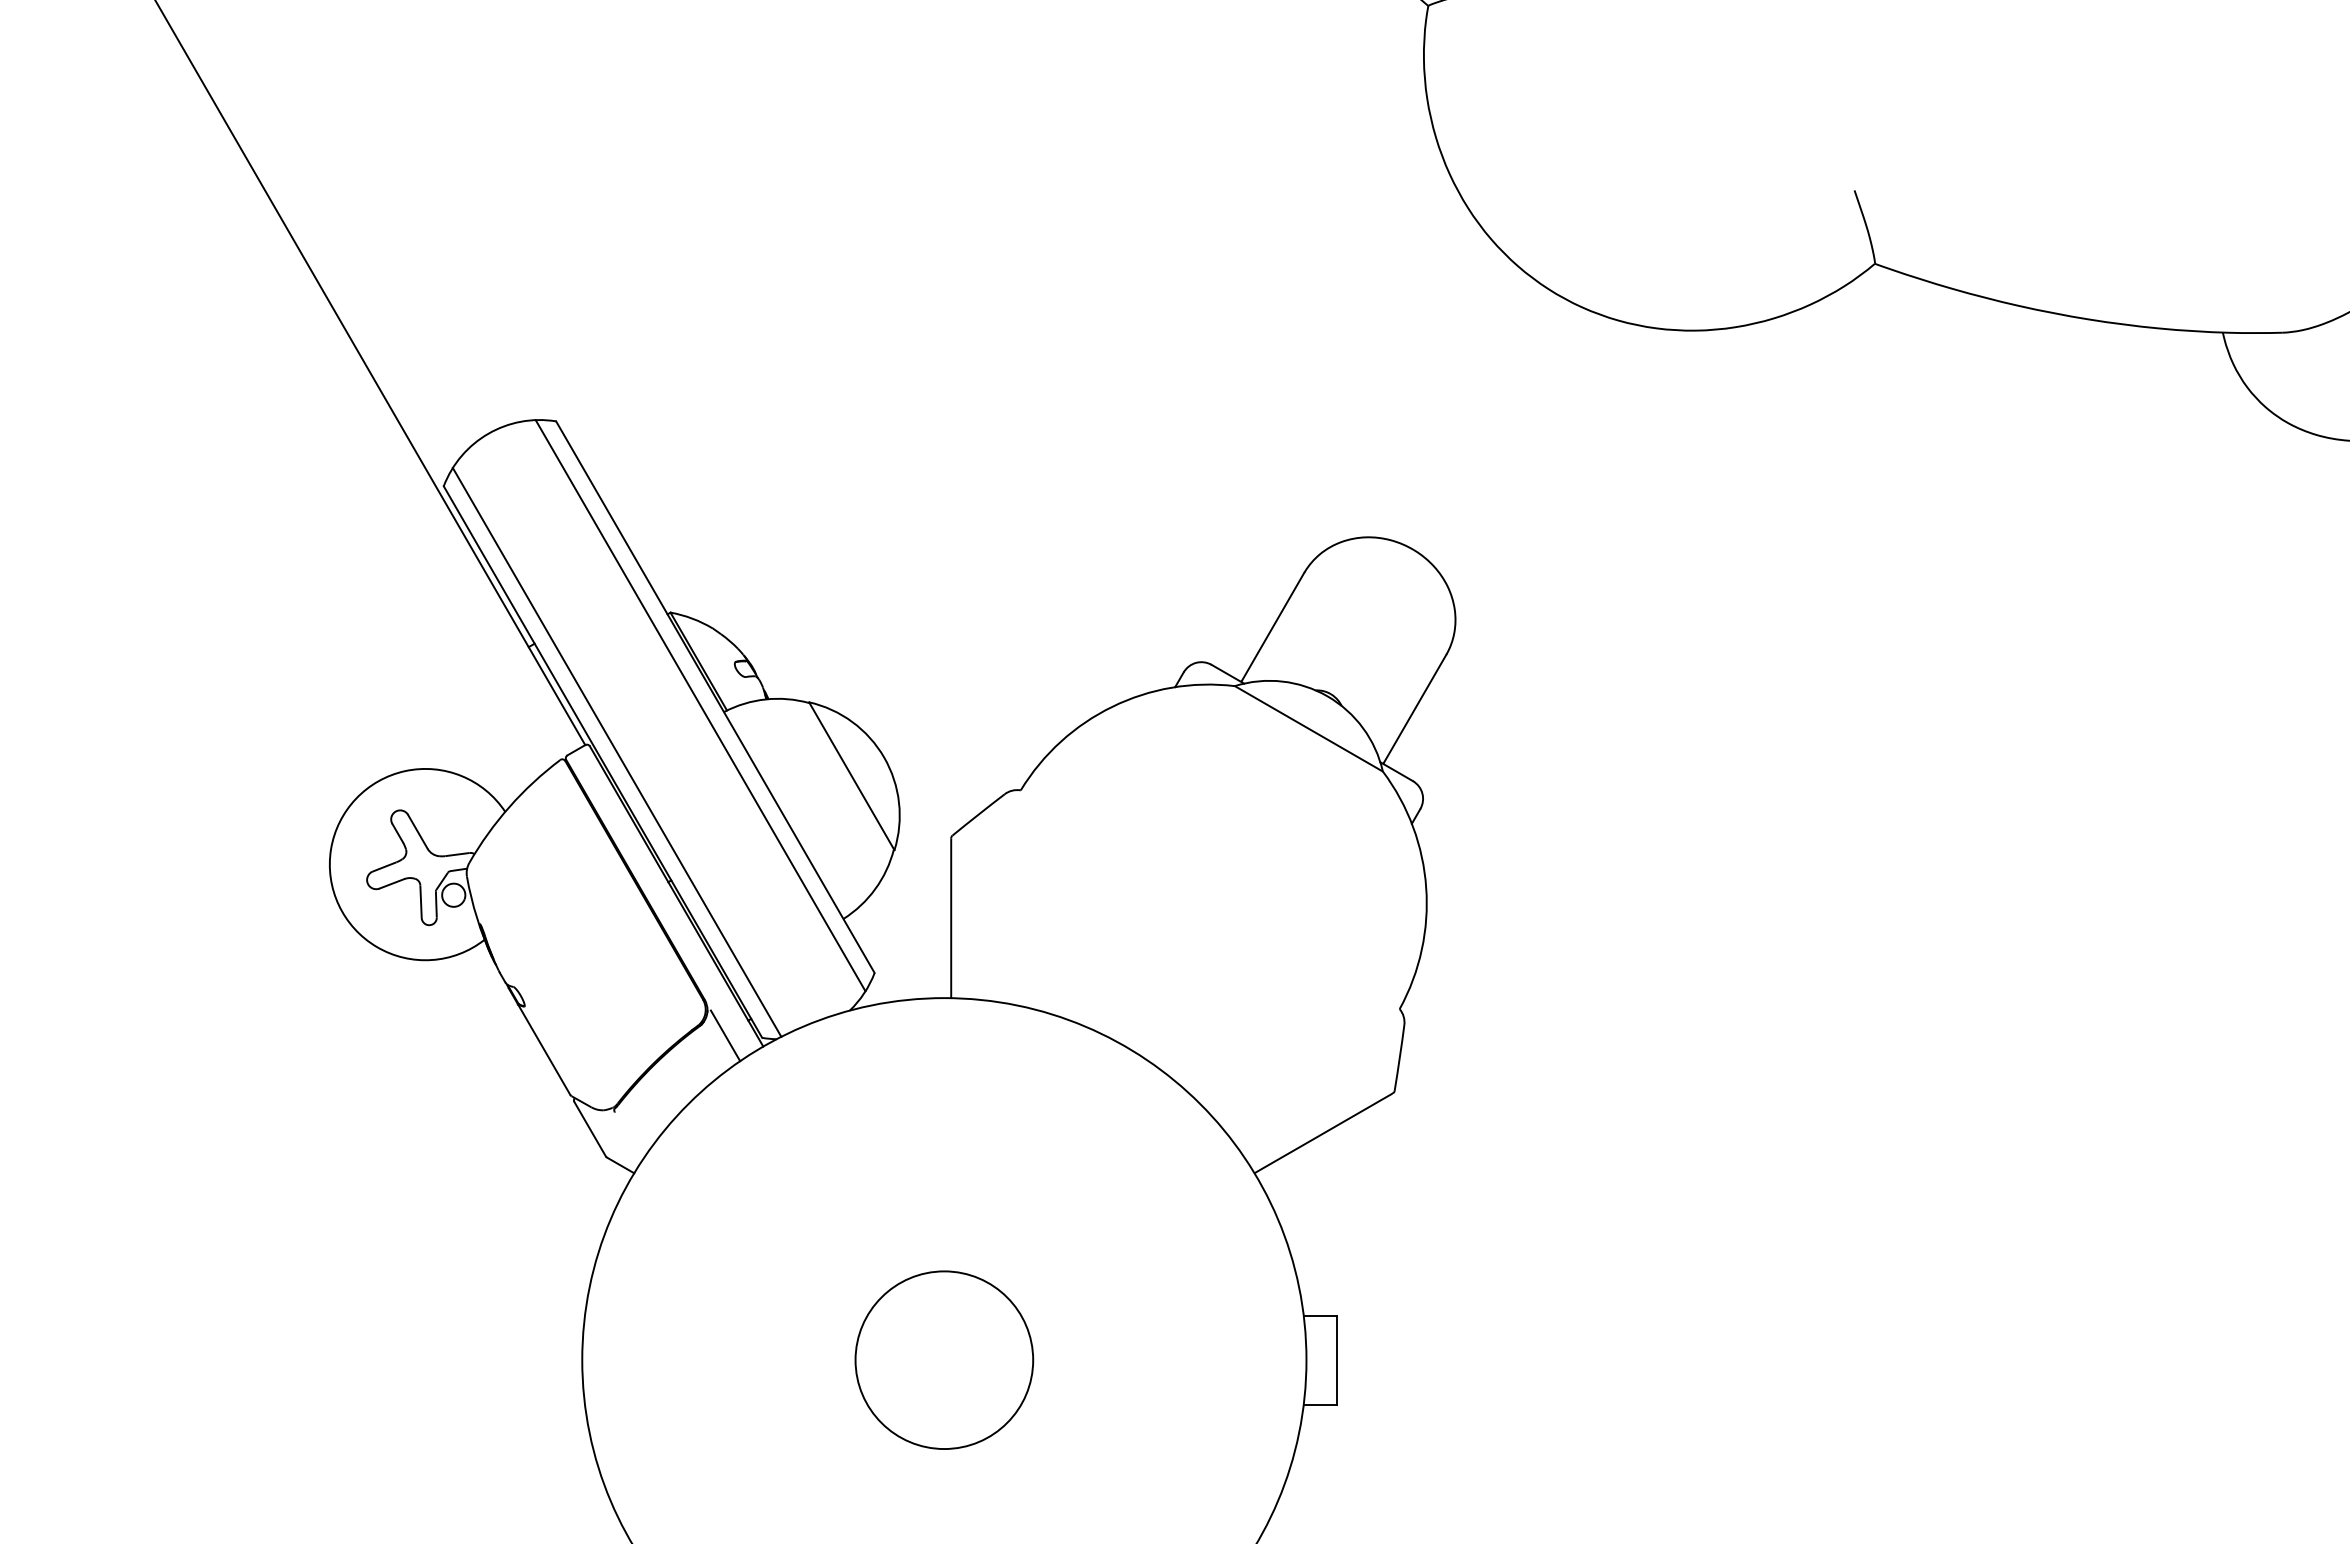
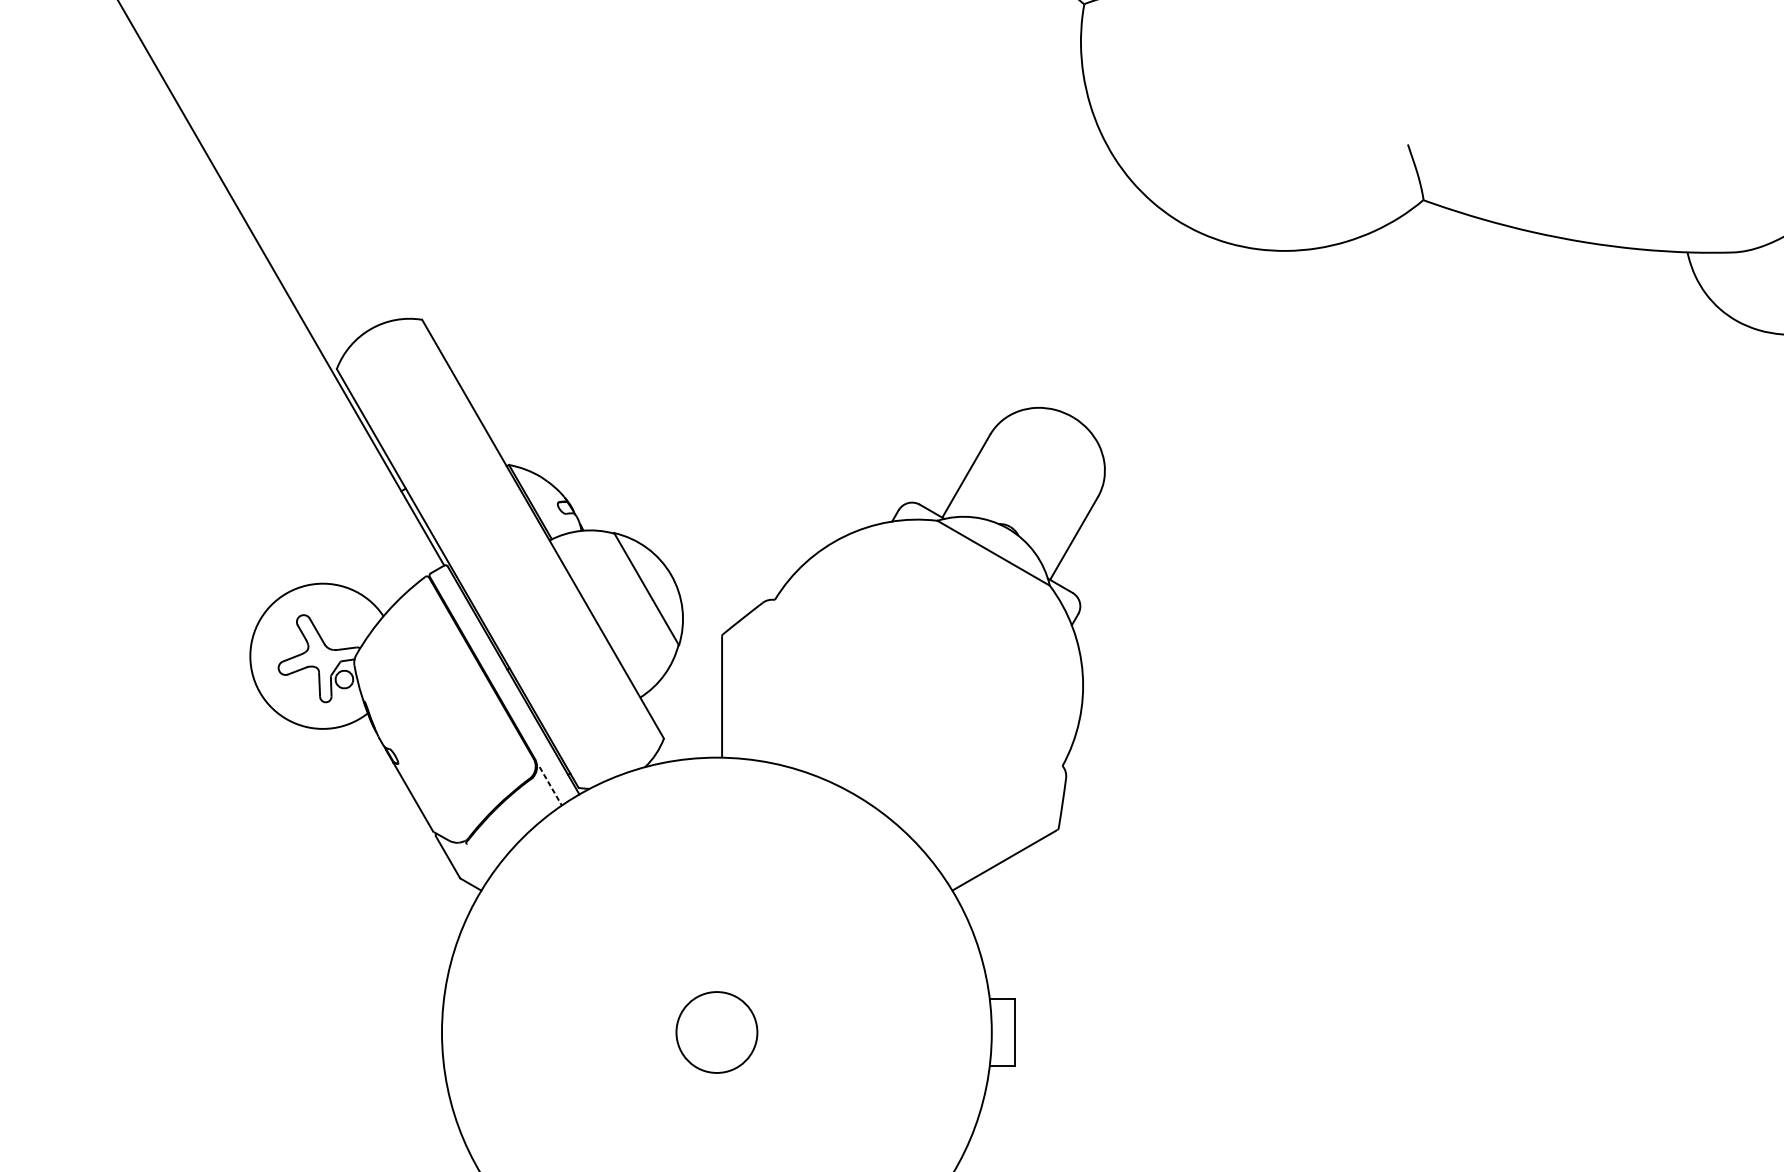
line: (700, 705) -> (531, 535), removed
line: (616, 752) -> (467, 571), removed
line: (725, 1036) -> (550, 786), solid -> dashed
circle: (944, 1359) -> (717, 1032), size x0.6

